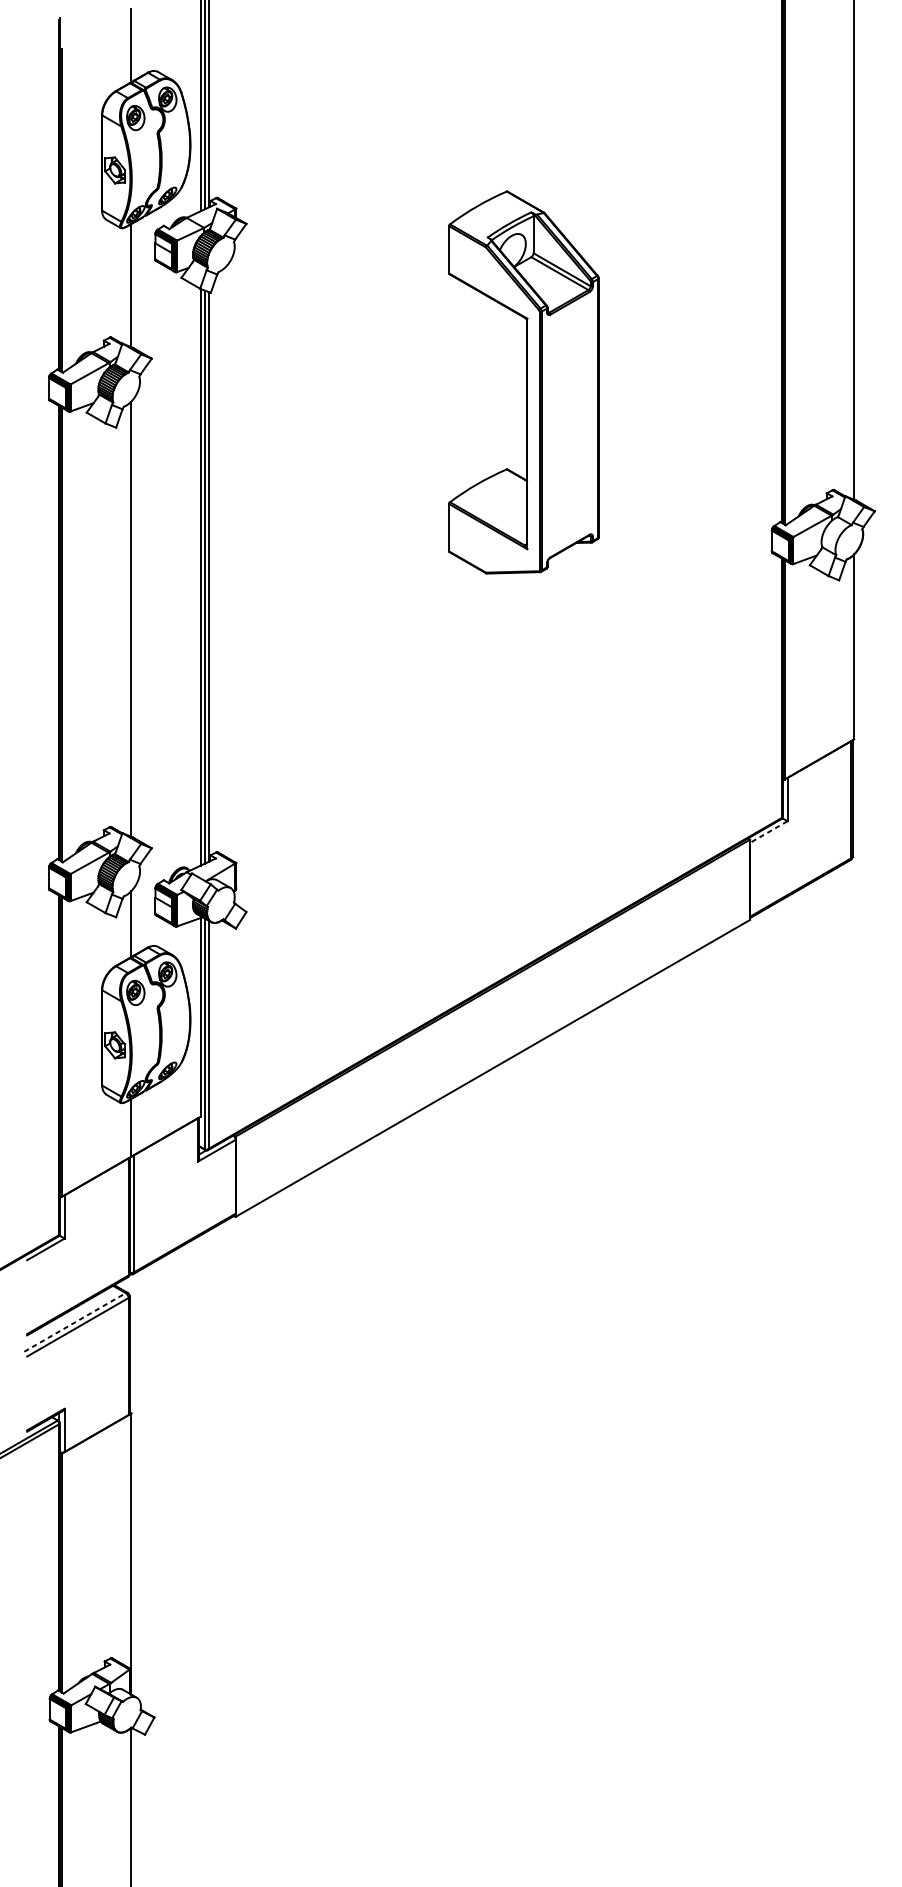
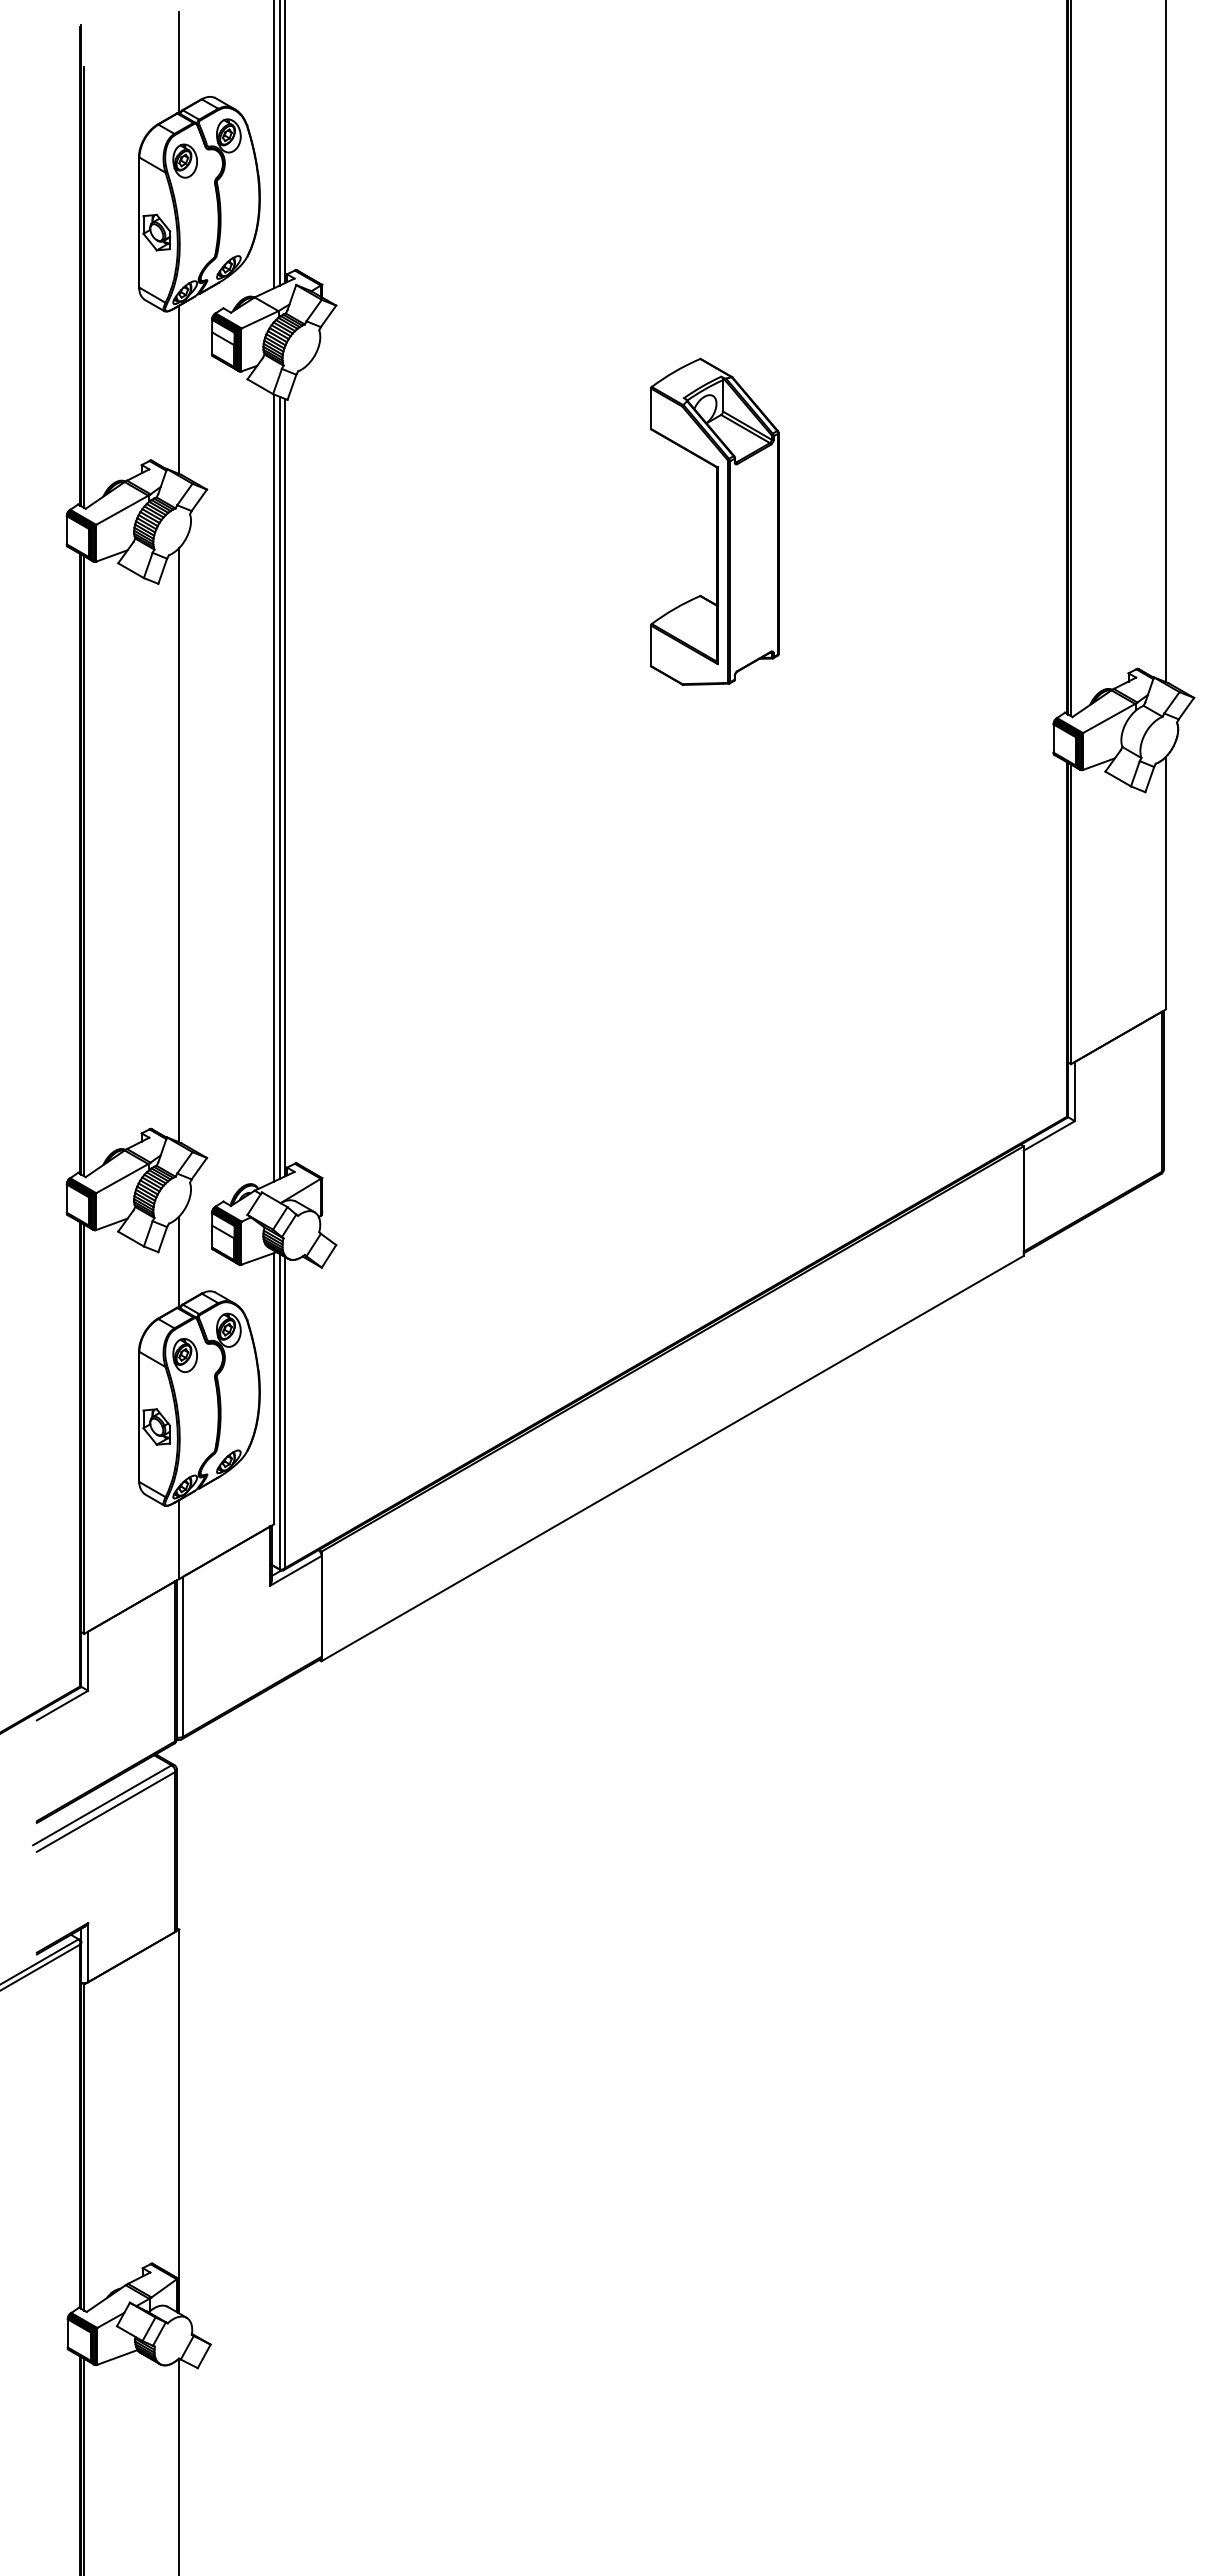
part: (523, 382) -> (714, 521), size x0.62
line: (768, 831) -> (1049, 1135), dashed -> solid
line: (75, 1322) -> (102, 1805), dashed -> solid

